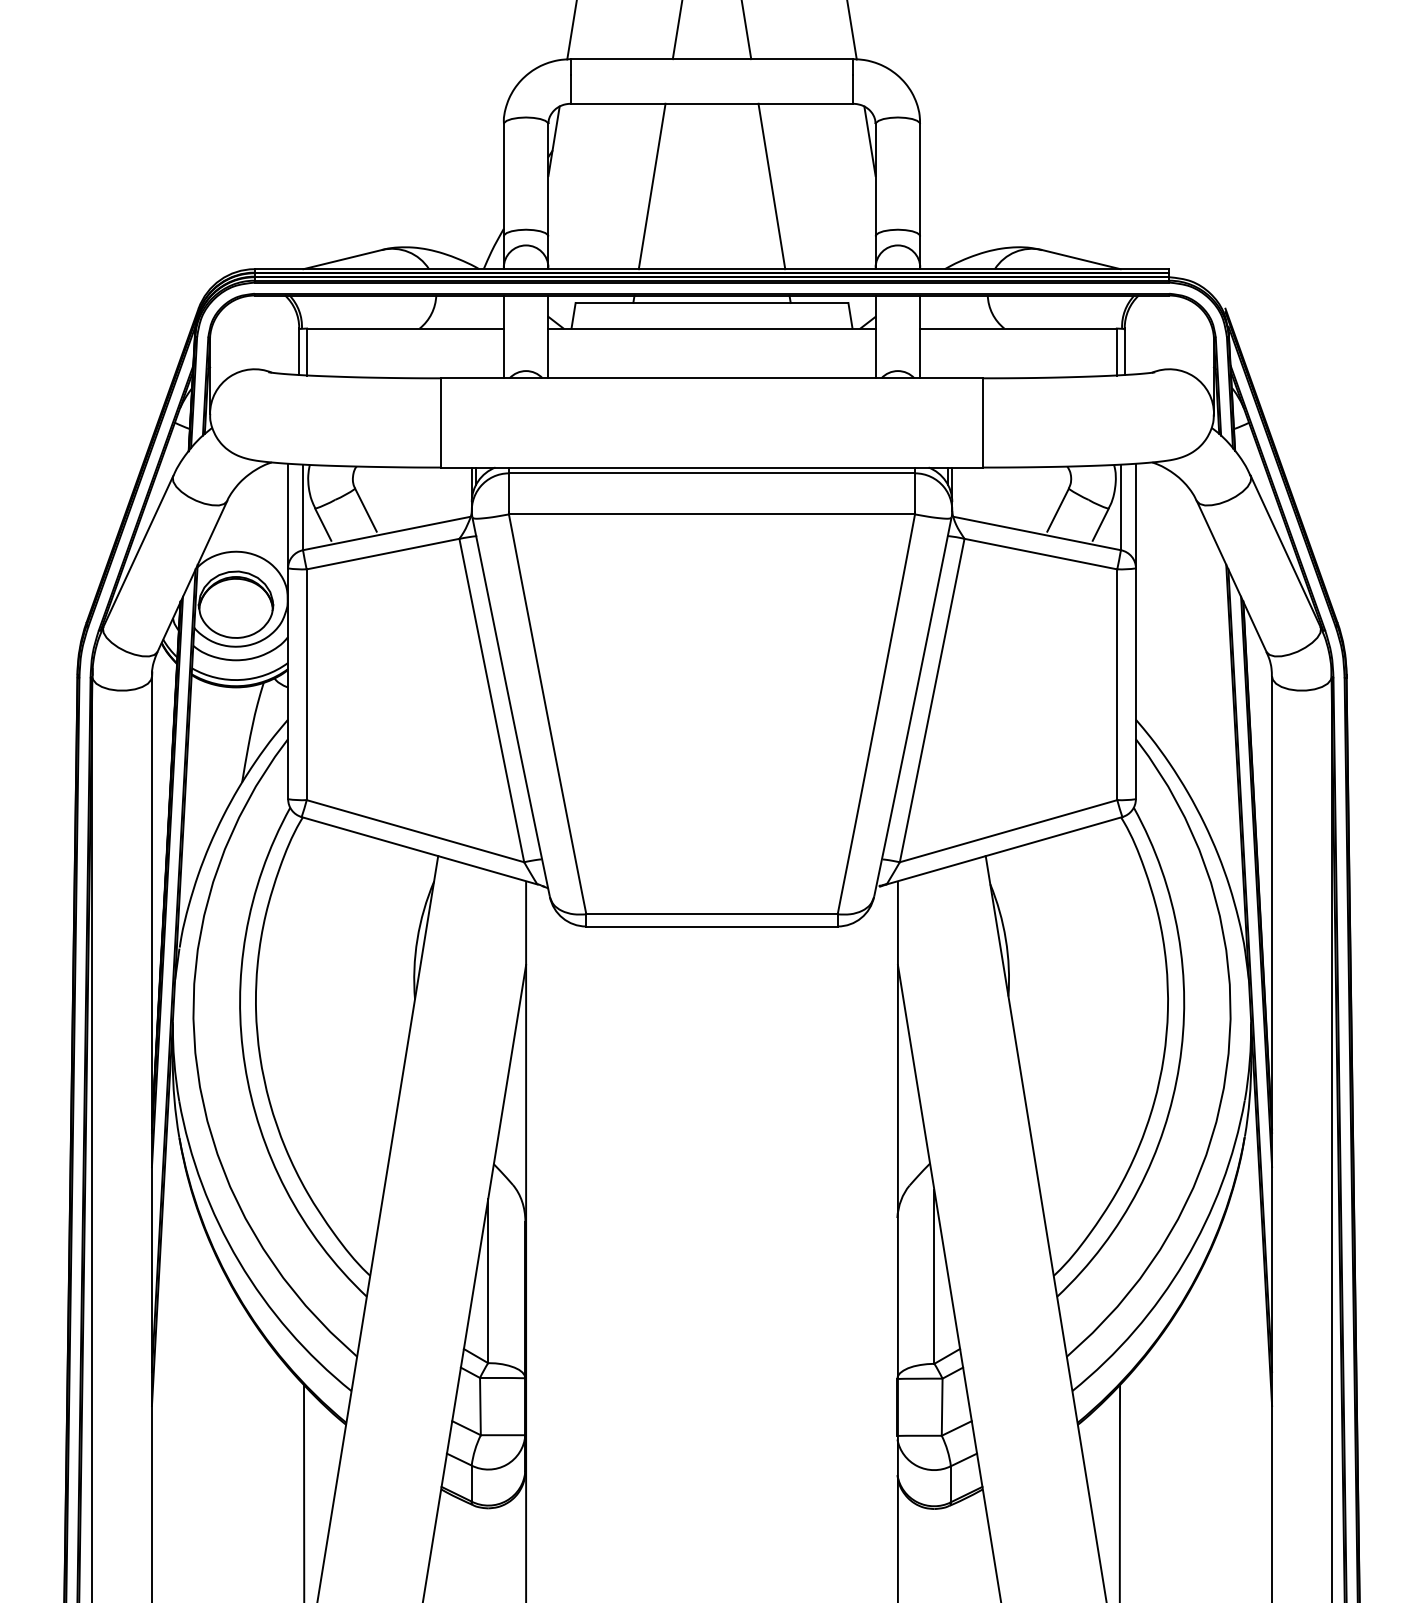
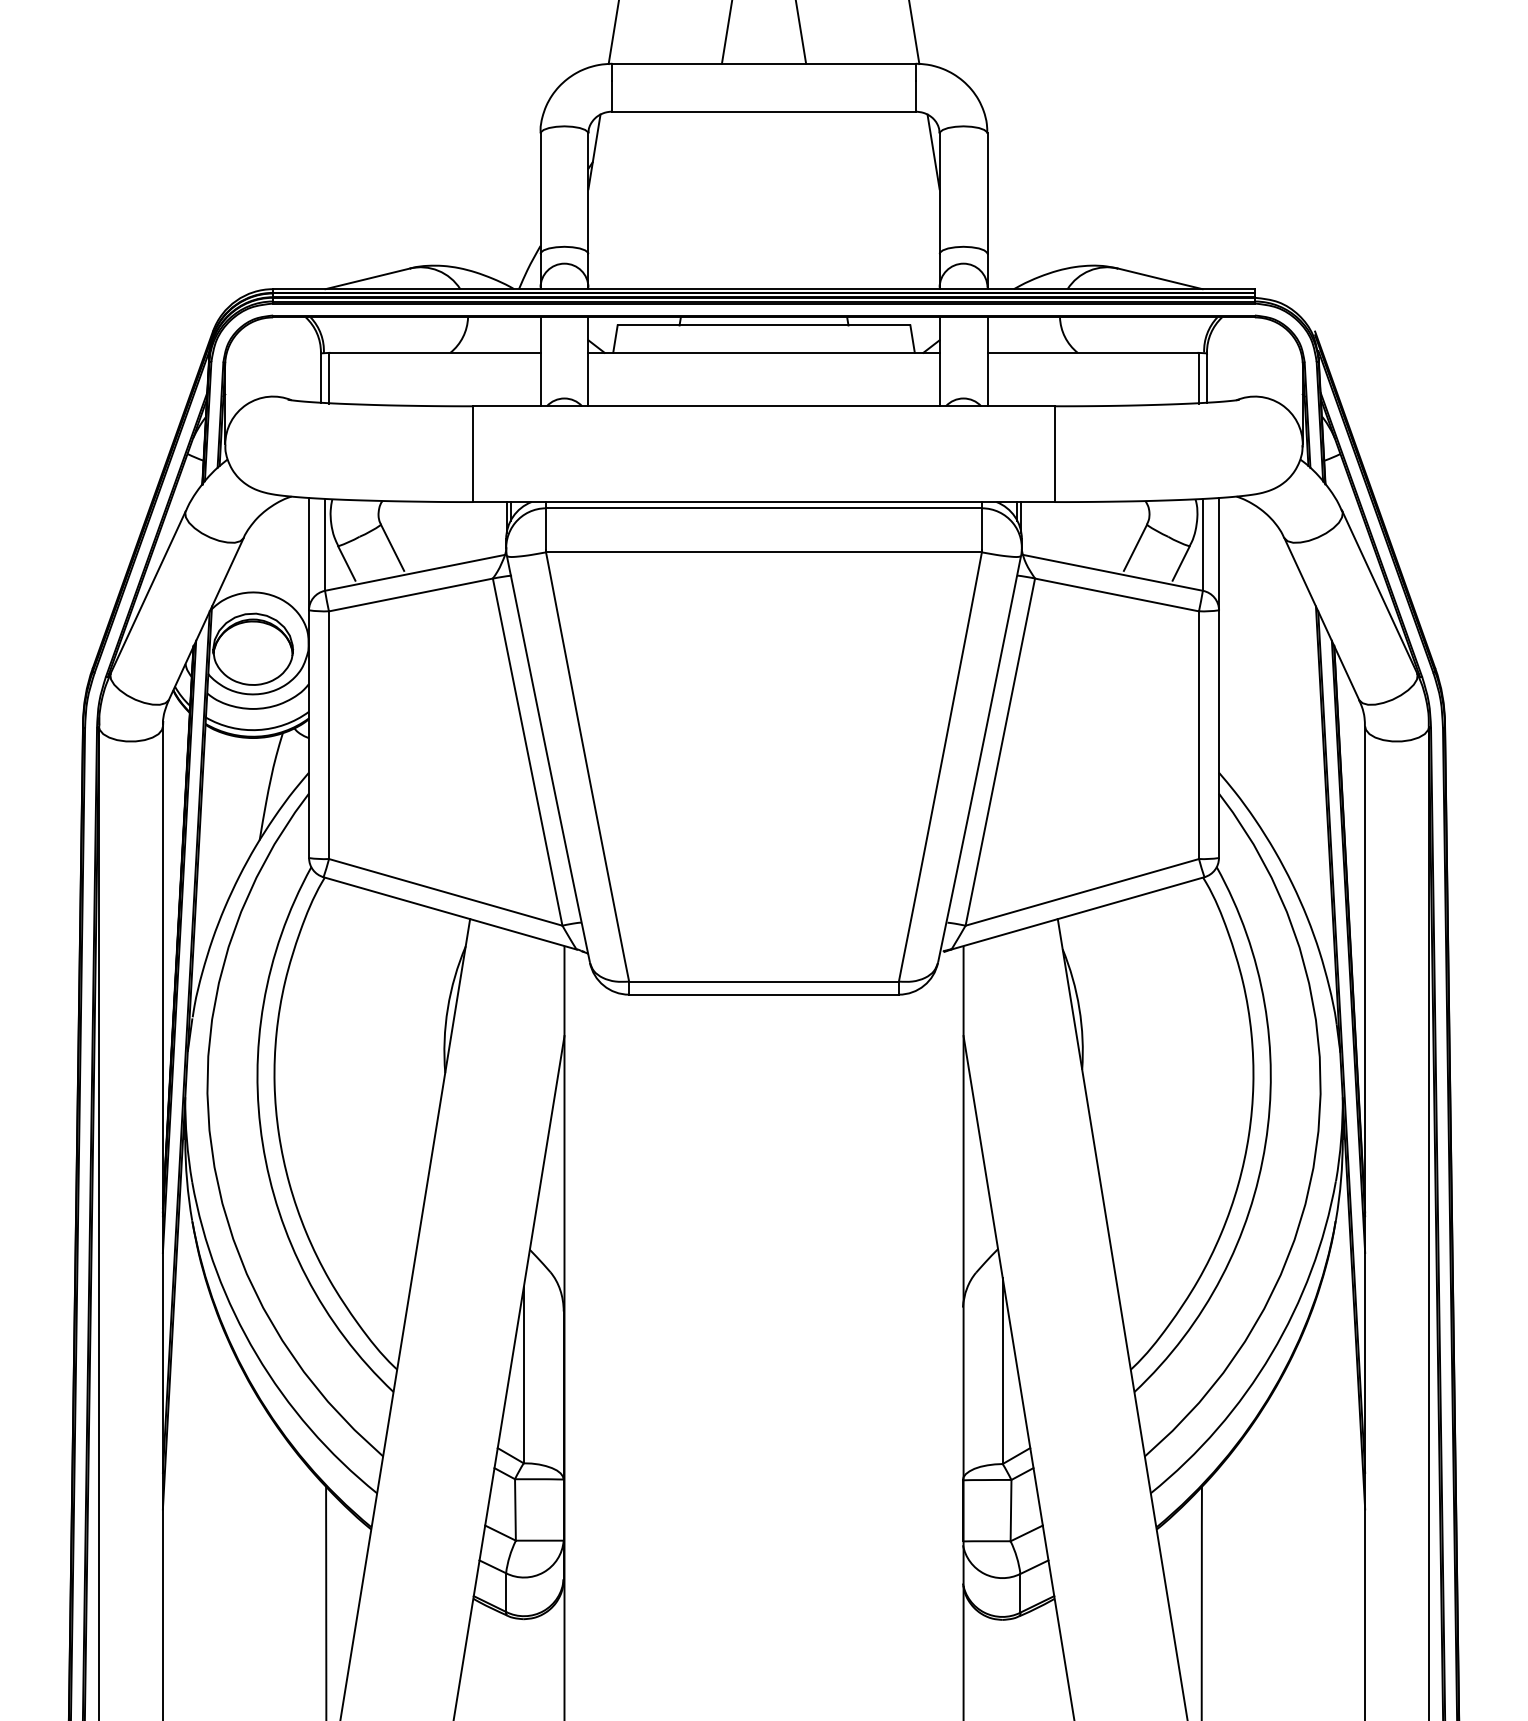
line: (651, 186) -> (699, 200), removed
line: (771, 186) -> (827, 200), removed

